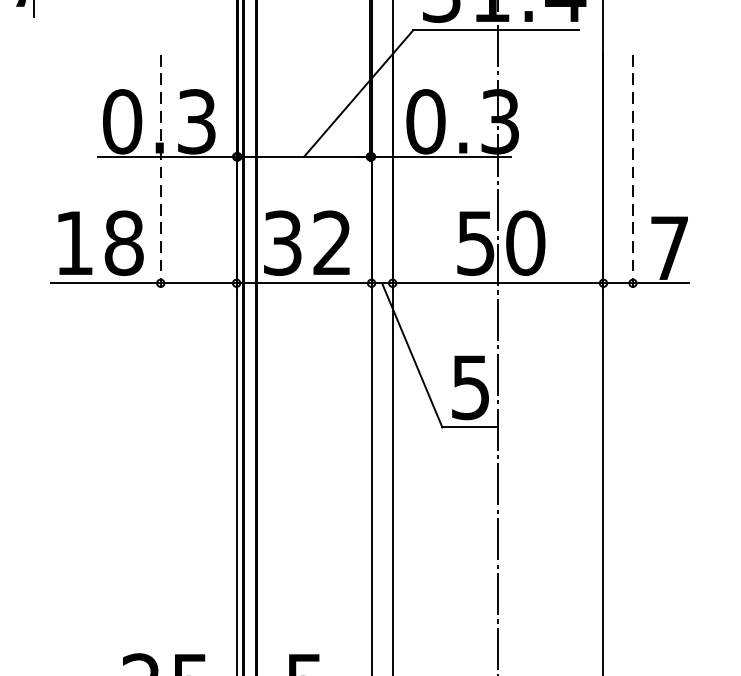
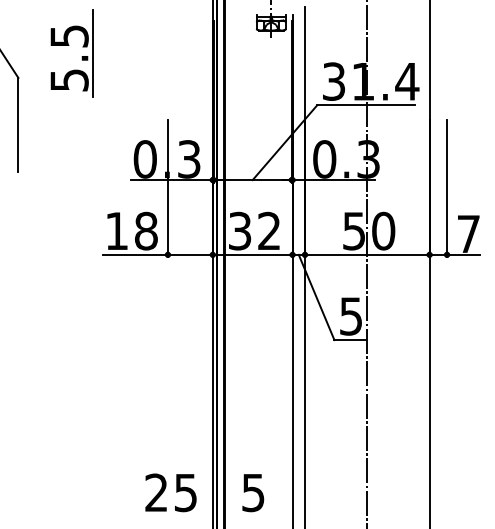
line: (159, 171) -> (167, 188), dashed -> solid
line: (633, 171) -> (447, 188), dashed -> solid

